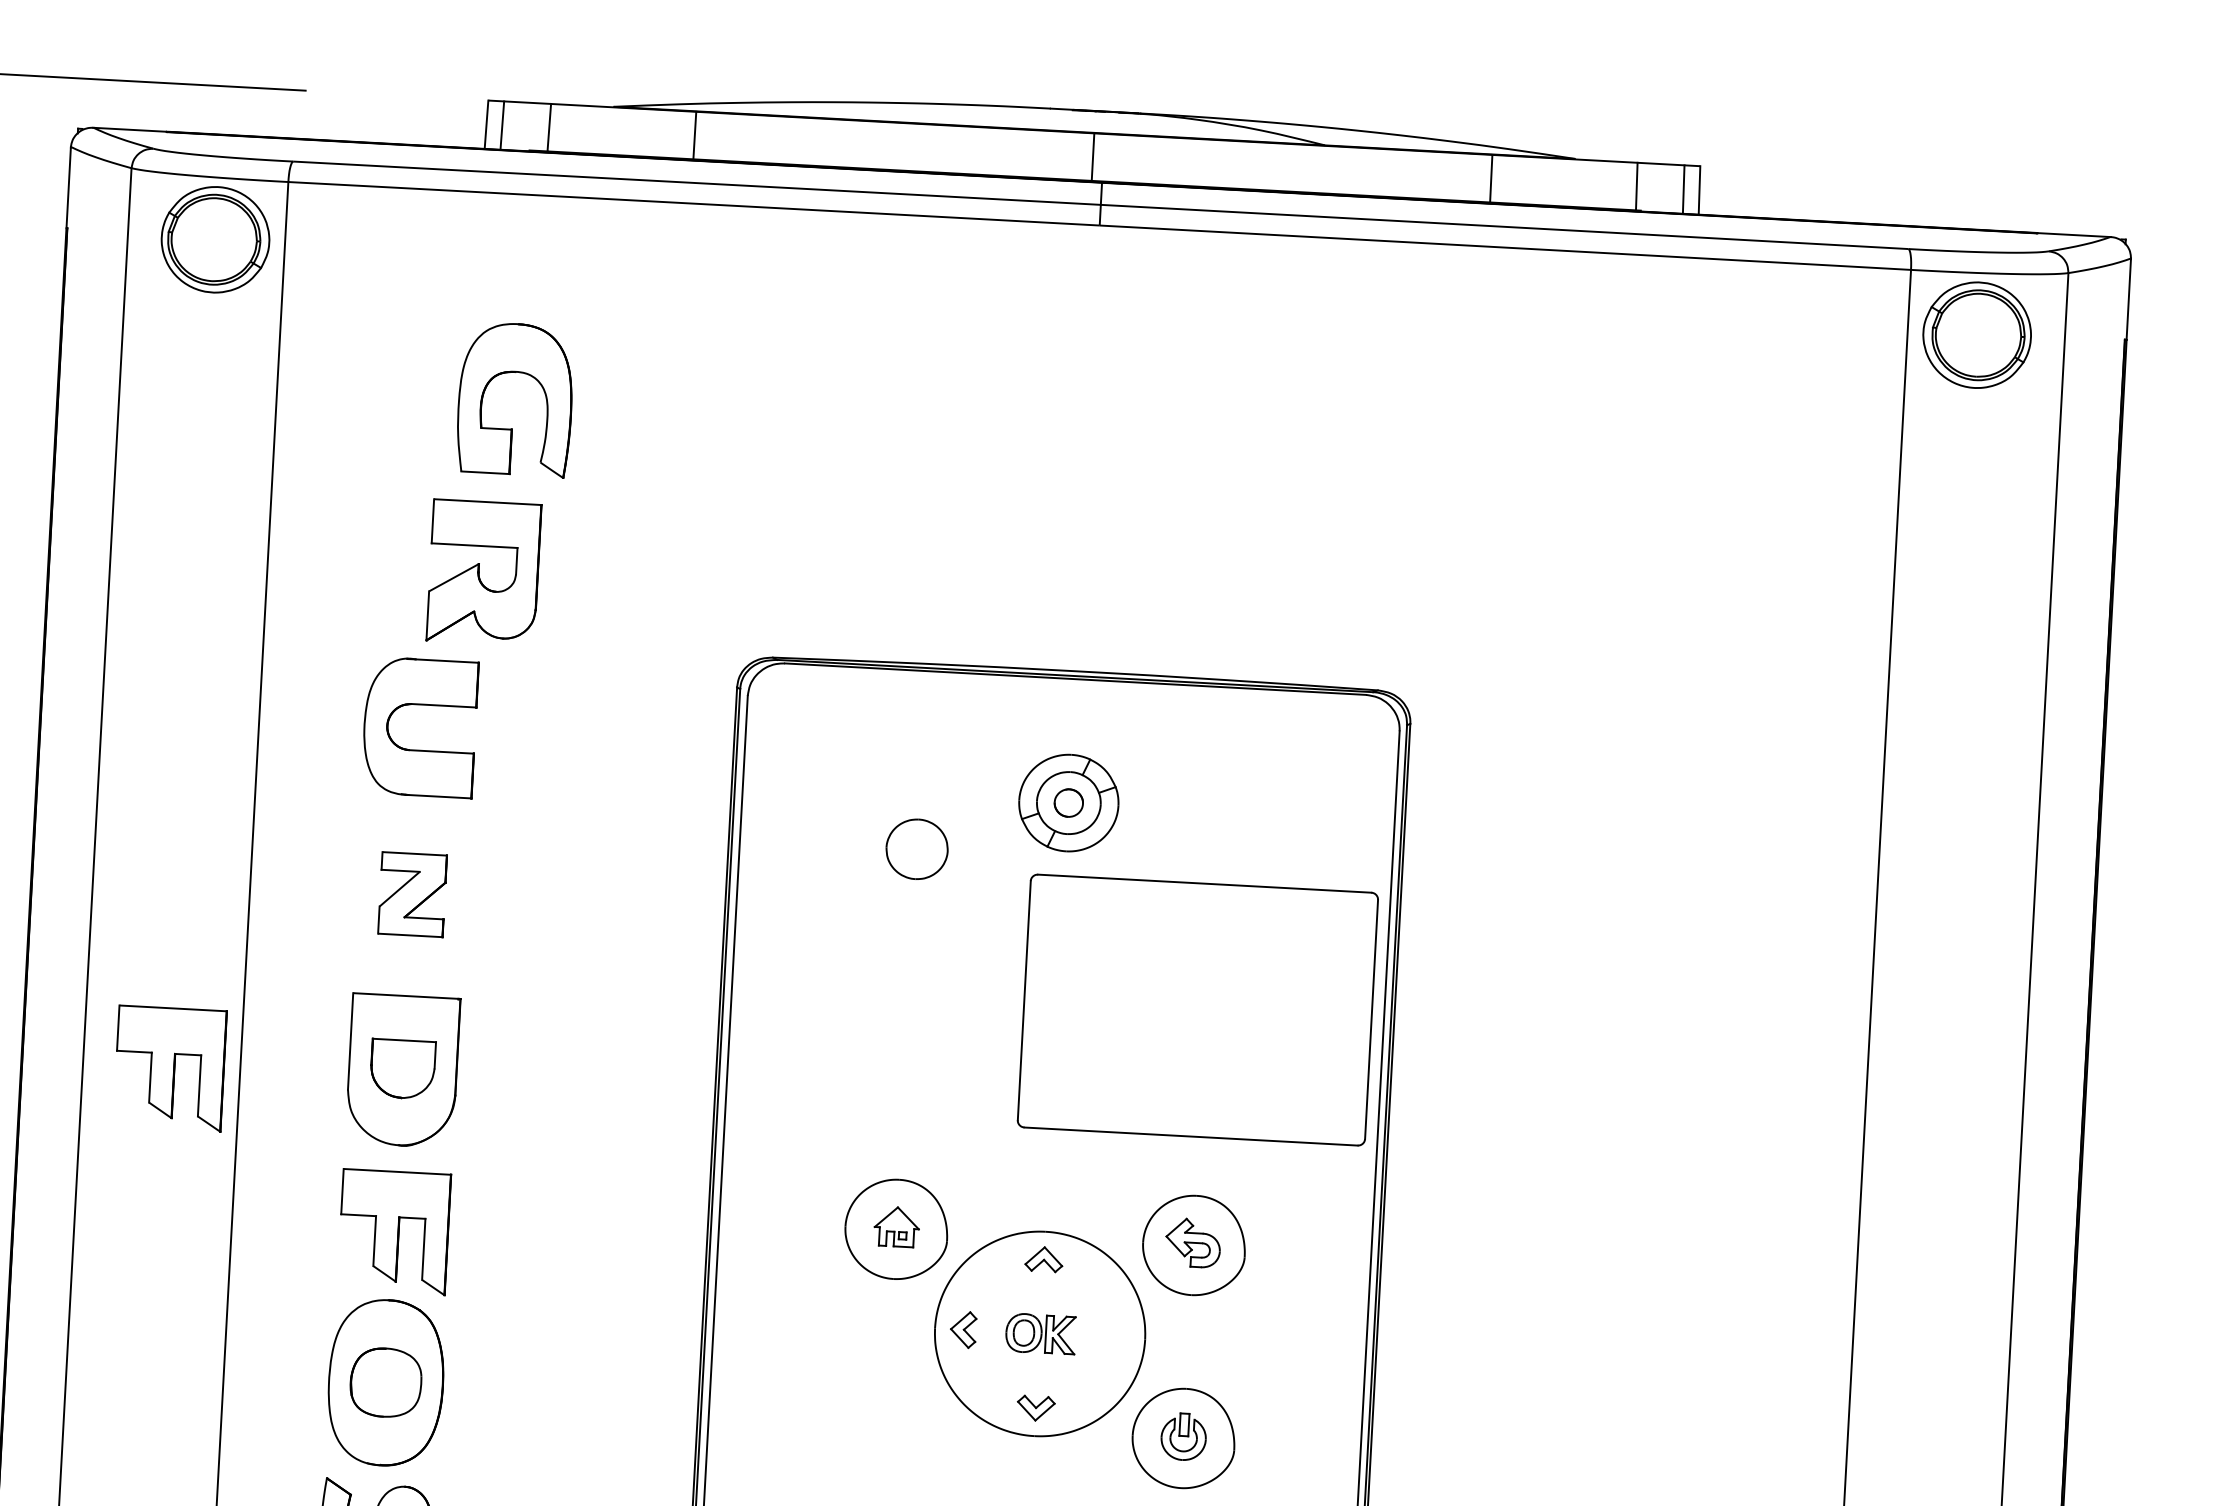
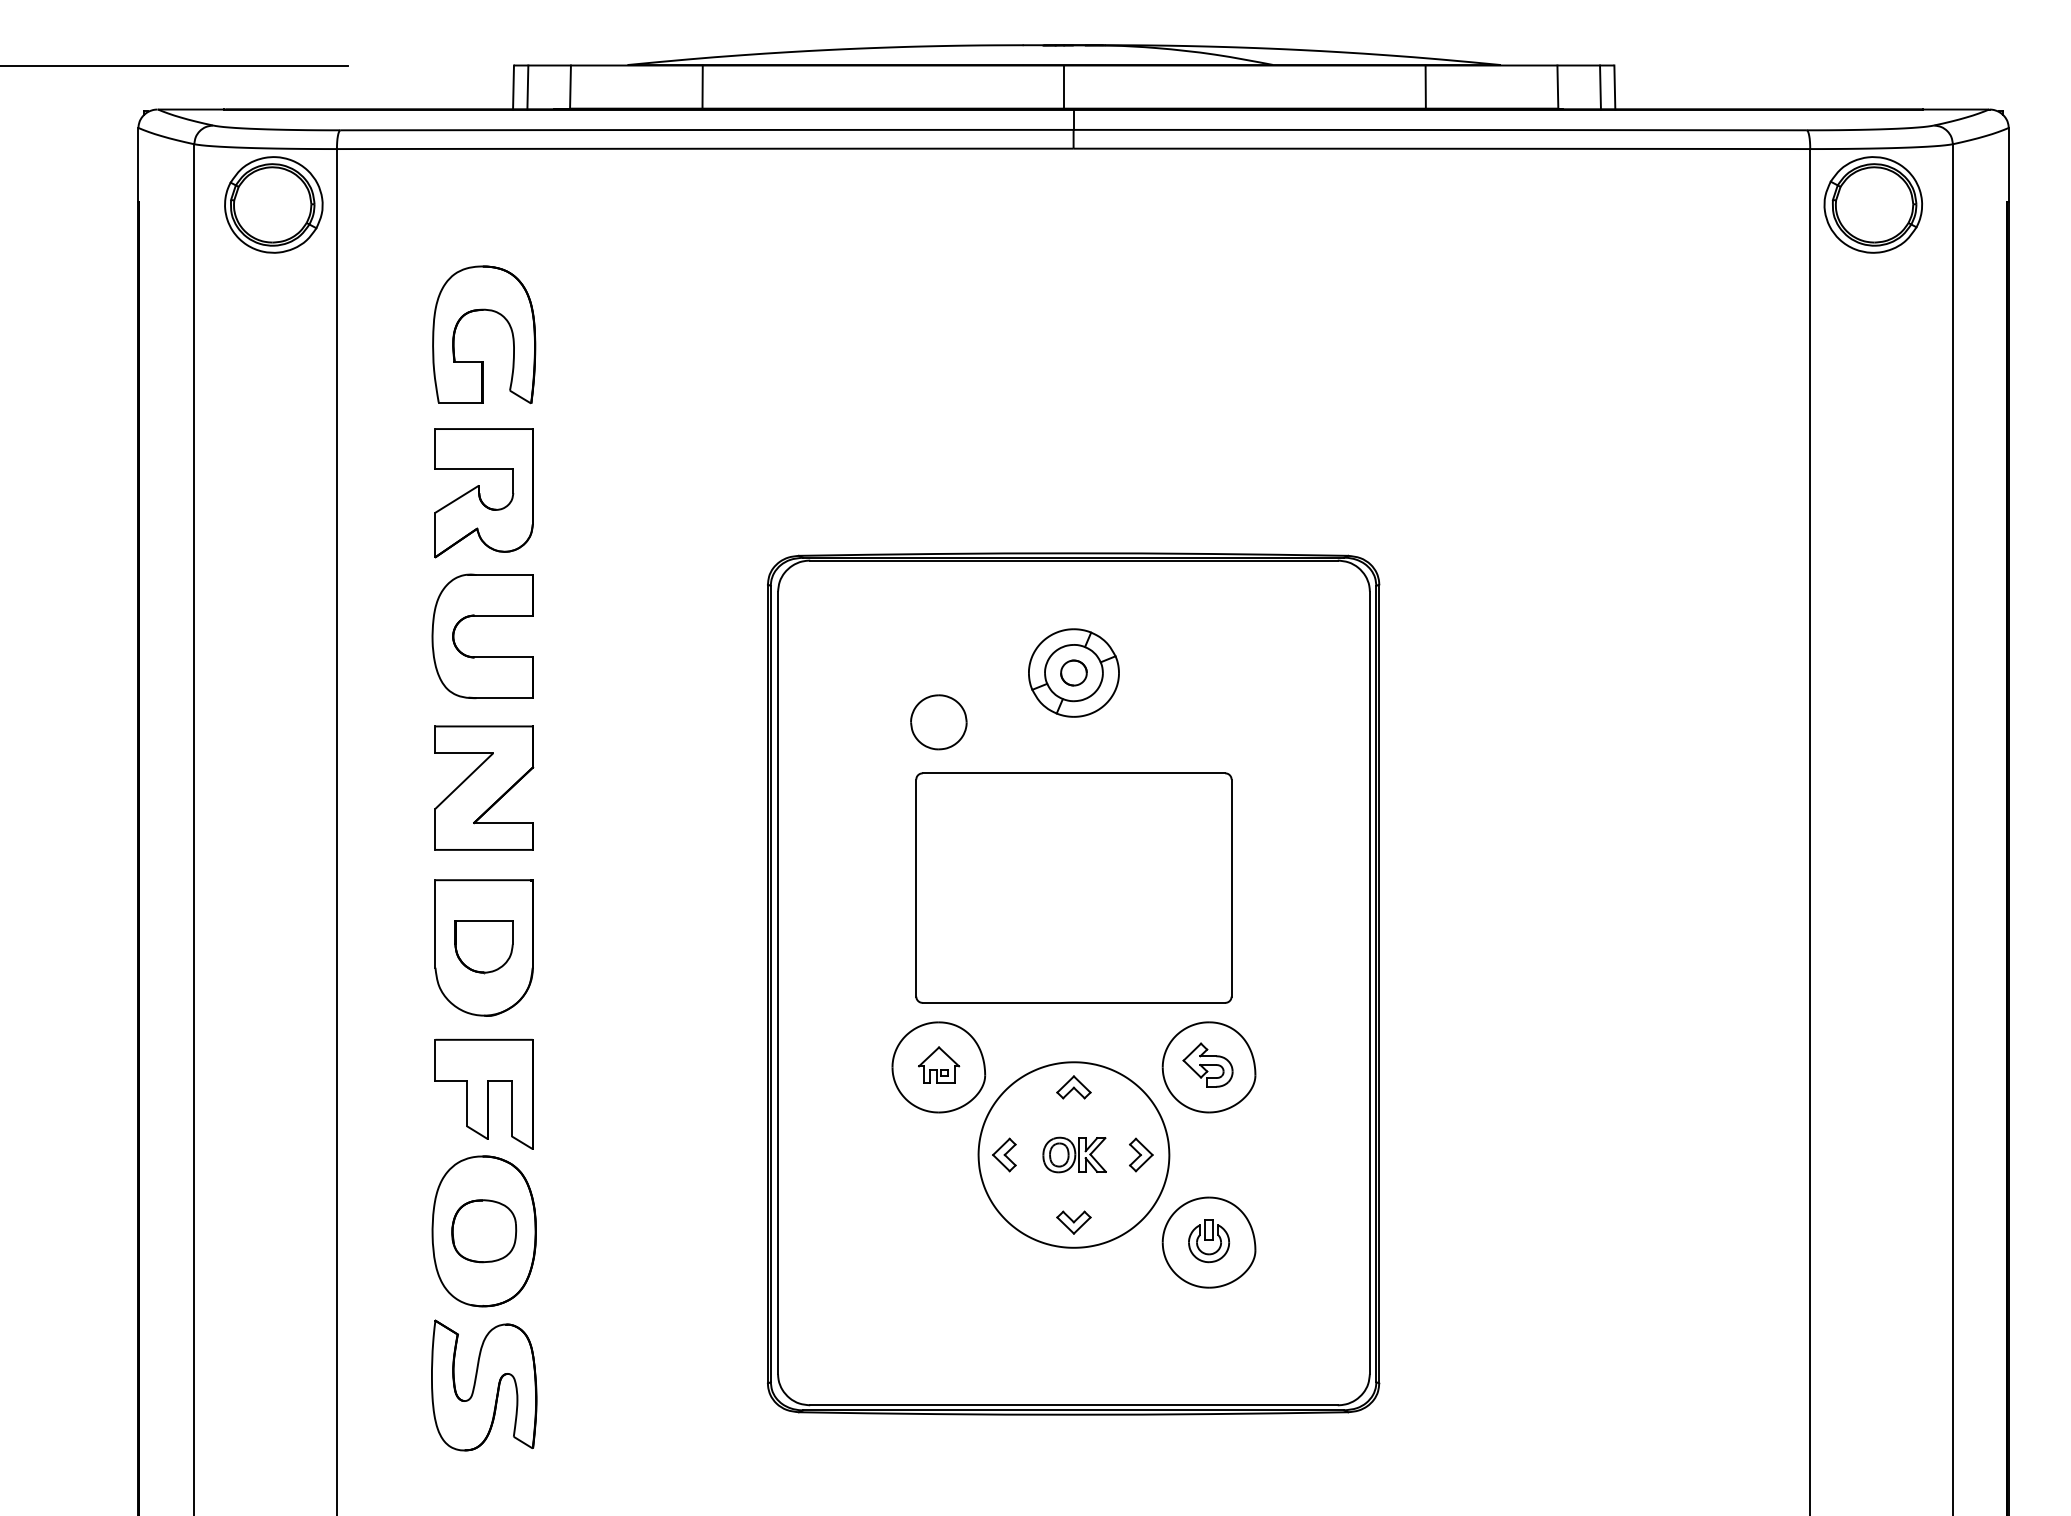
part: (522, 374) -> (489, 311), moved
part: (483, 573) -> (483, 493), moved
part: (412, 893) -> (484, 787), size x1.67
part: (1197, 1009) -> (1073, 887), moved
part: (169, 1067) -> (272, 956), removed
part: (1114, 1337) -> (1141, 1154), added

